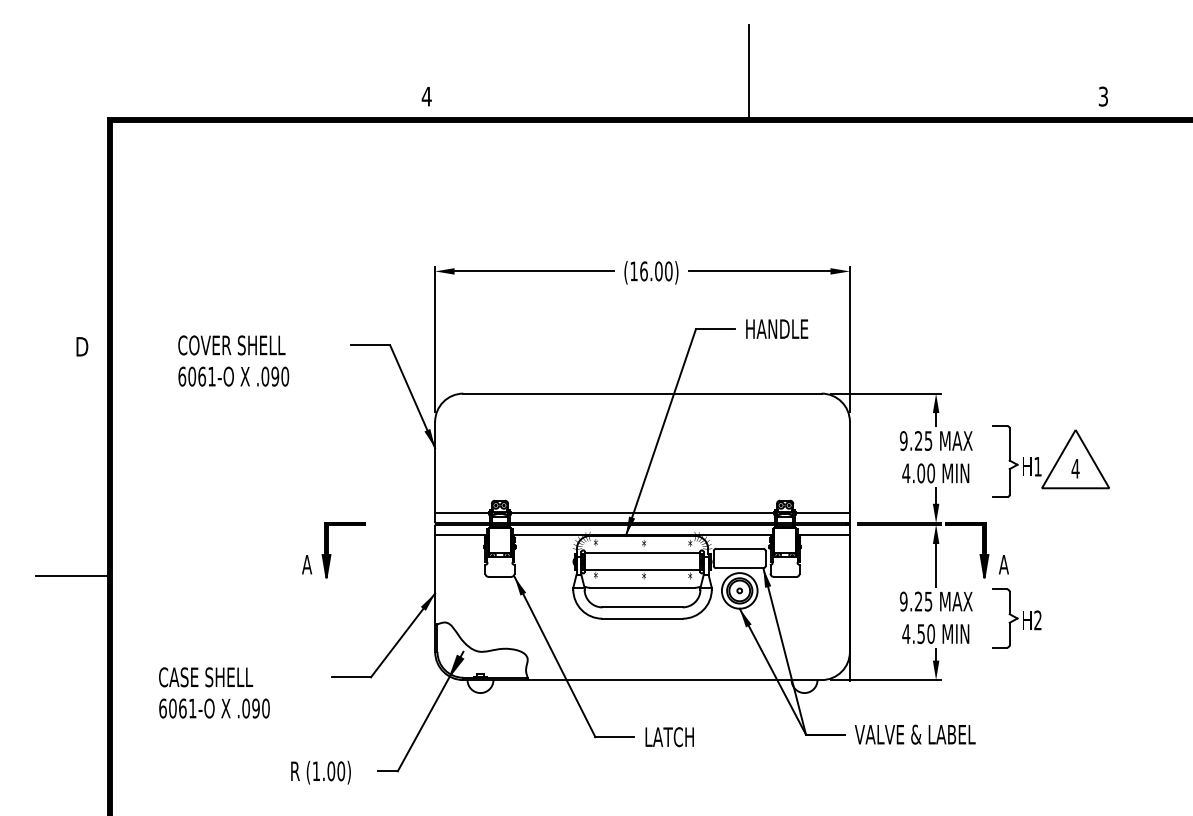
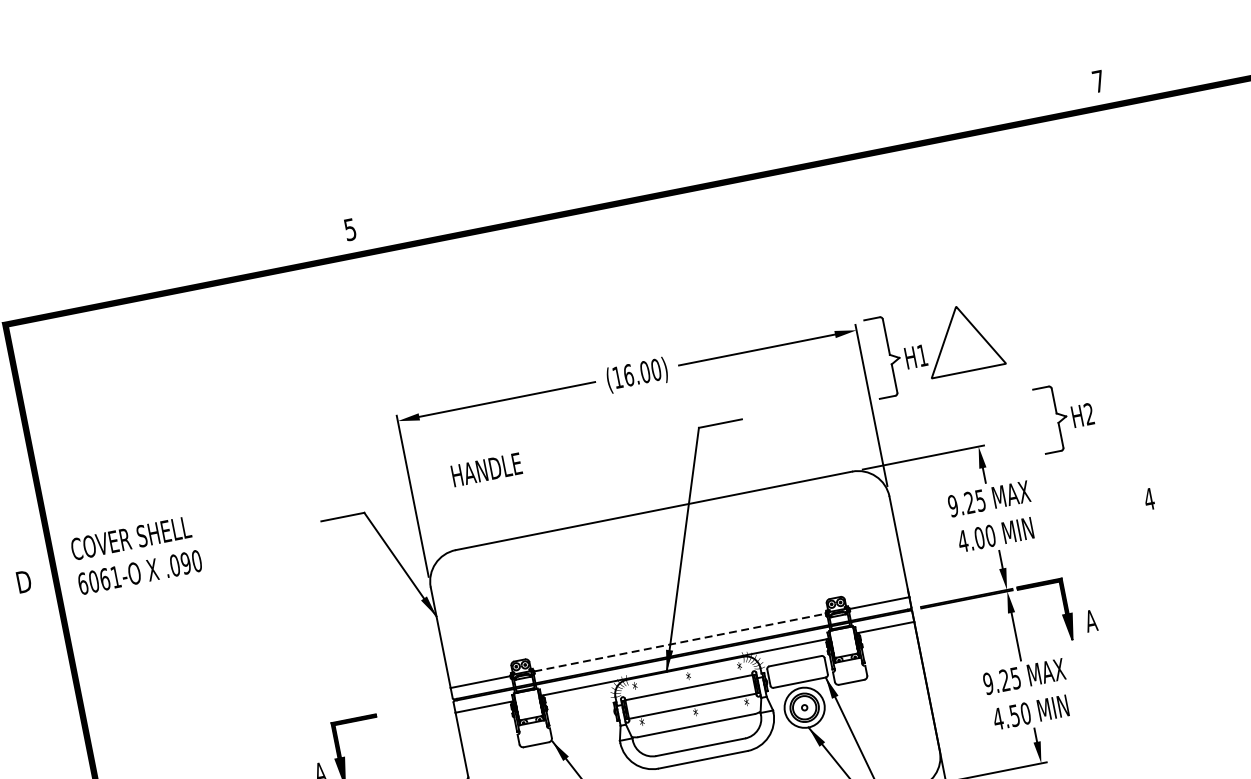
line: (748, 71) -> (700, 131), removed
text: (426, 96) -> (349, 229), 4 -> 5
text: (1102, 96) -> (1097, 81), 3 -> 7
text: (777, 328) -> (487, 469), moved
text: (233, 360) -> (136, 554), moved
part: (1050, 461) -> (935, 347), moved
line: (642, 512) -> (679, 642), solid -> dashed
part: (1016, 618) -> (1065, 416), moved

